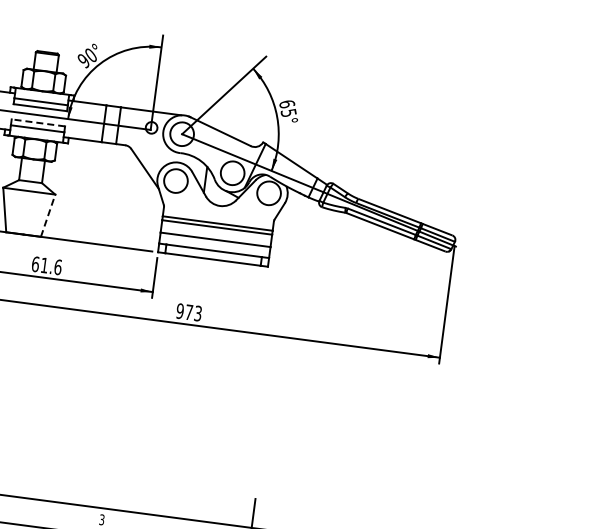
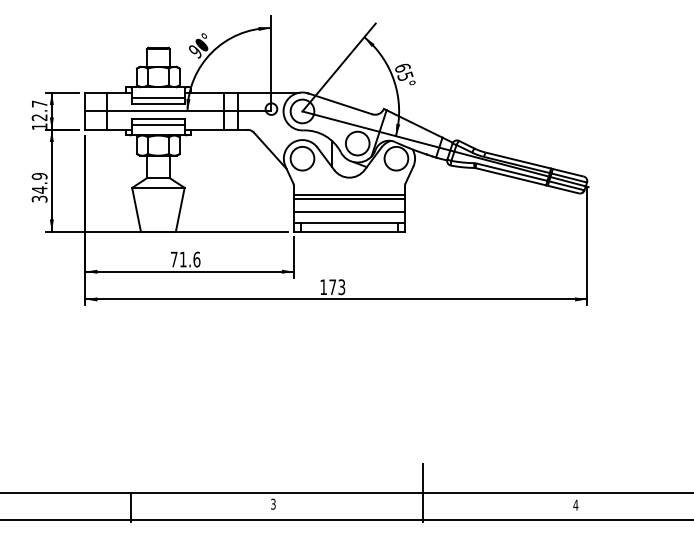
line: (38, 123) -> (158, 119), dashed -> solid
line: (48, 215) -> (180, 209), dashed -> solid
text: (34, 264) -> (173, 259), 61.6 -> 71.6
text: (179, 311) -> (323, 287), 973 -> 173

